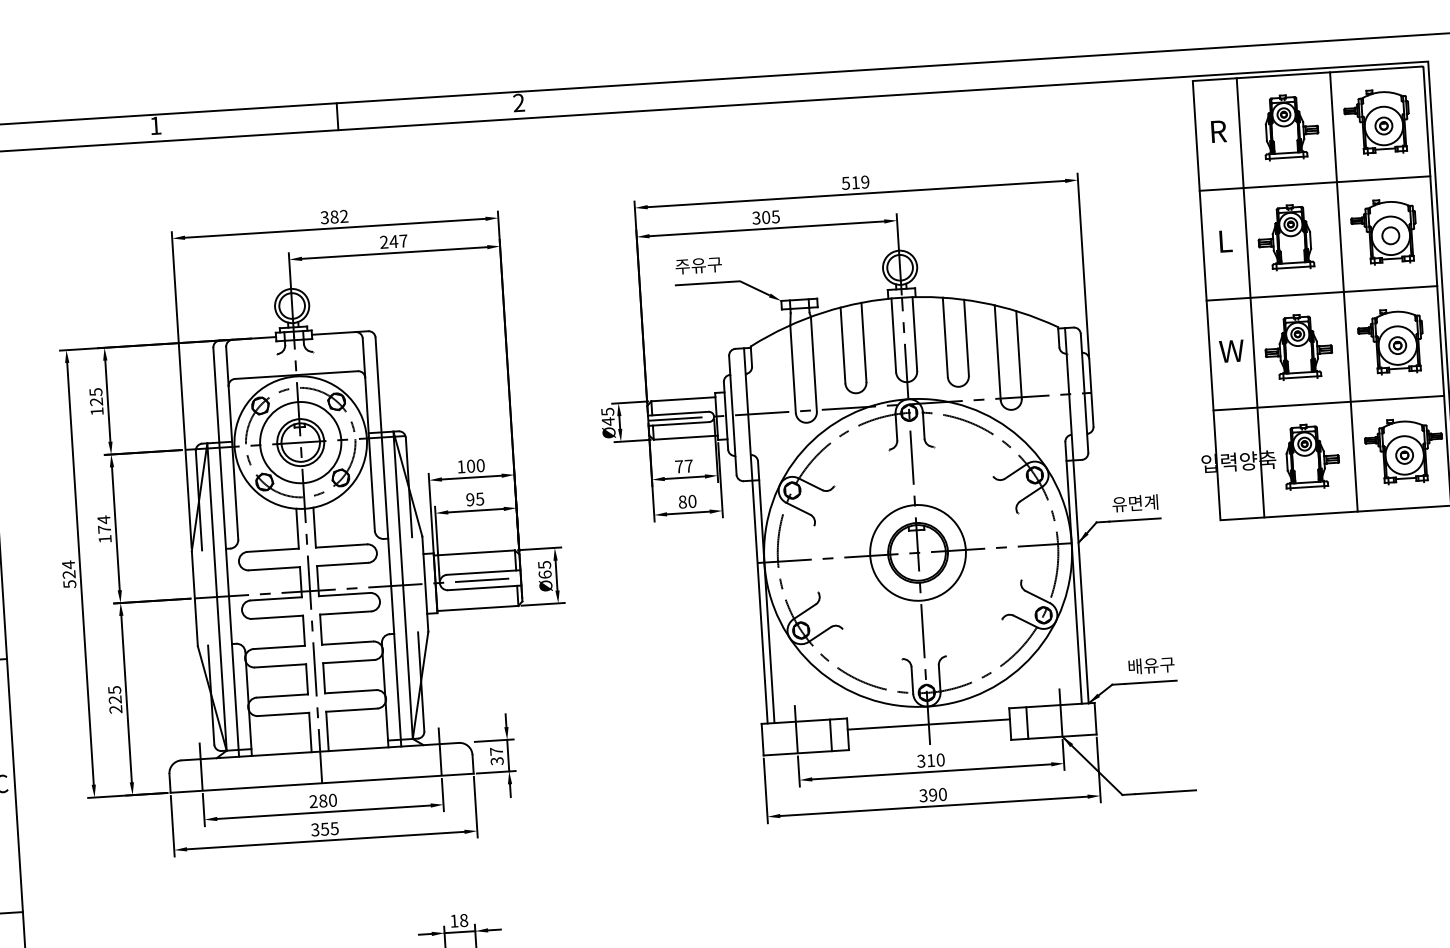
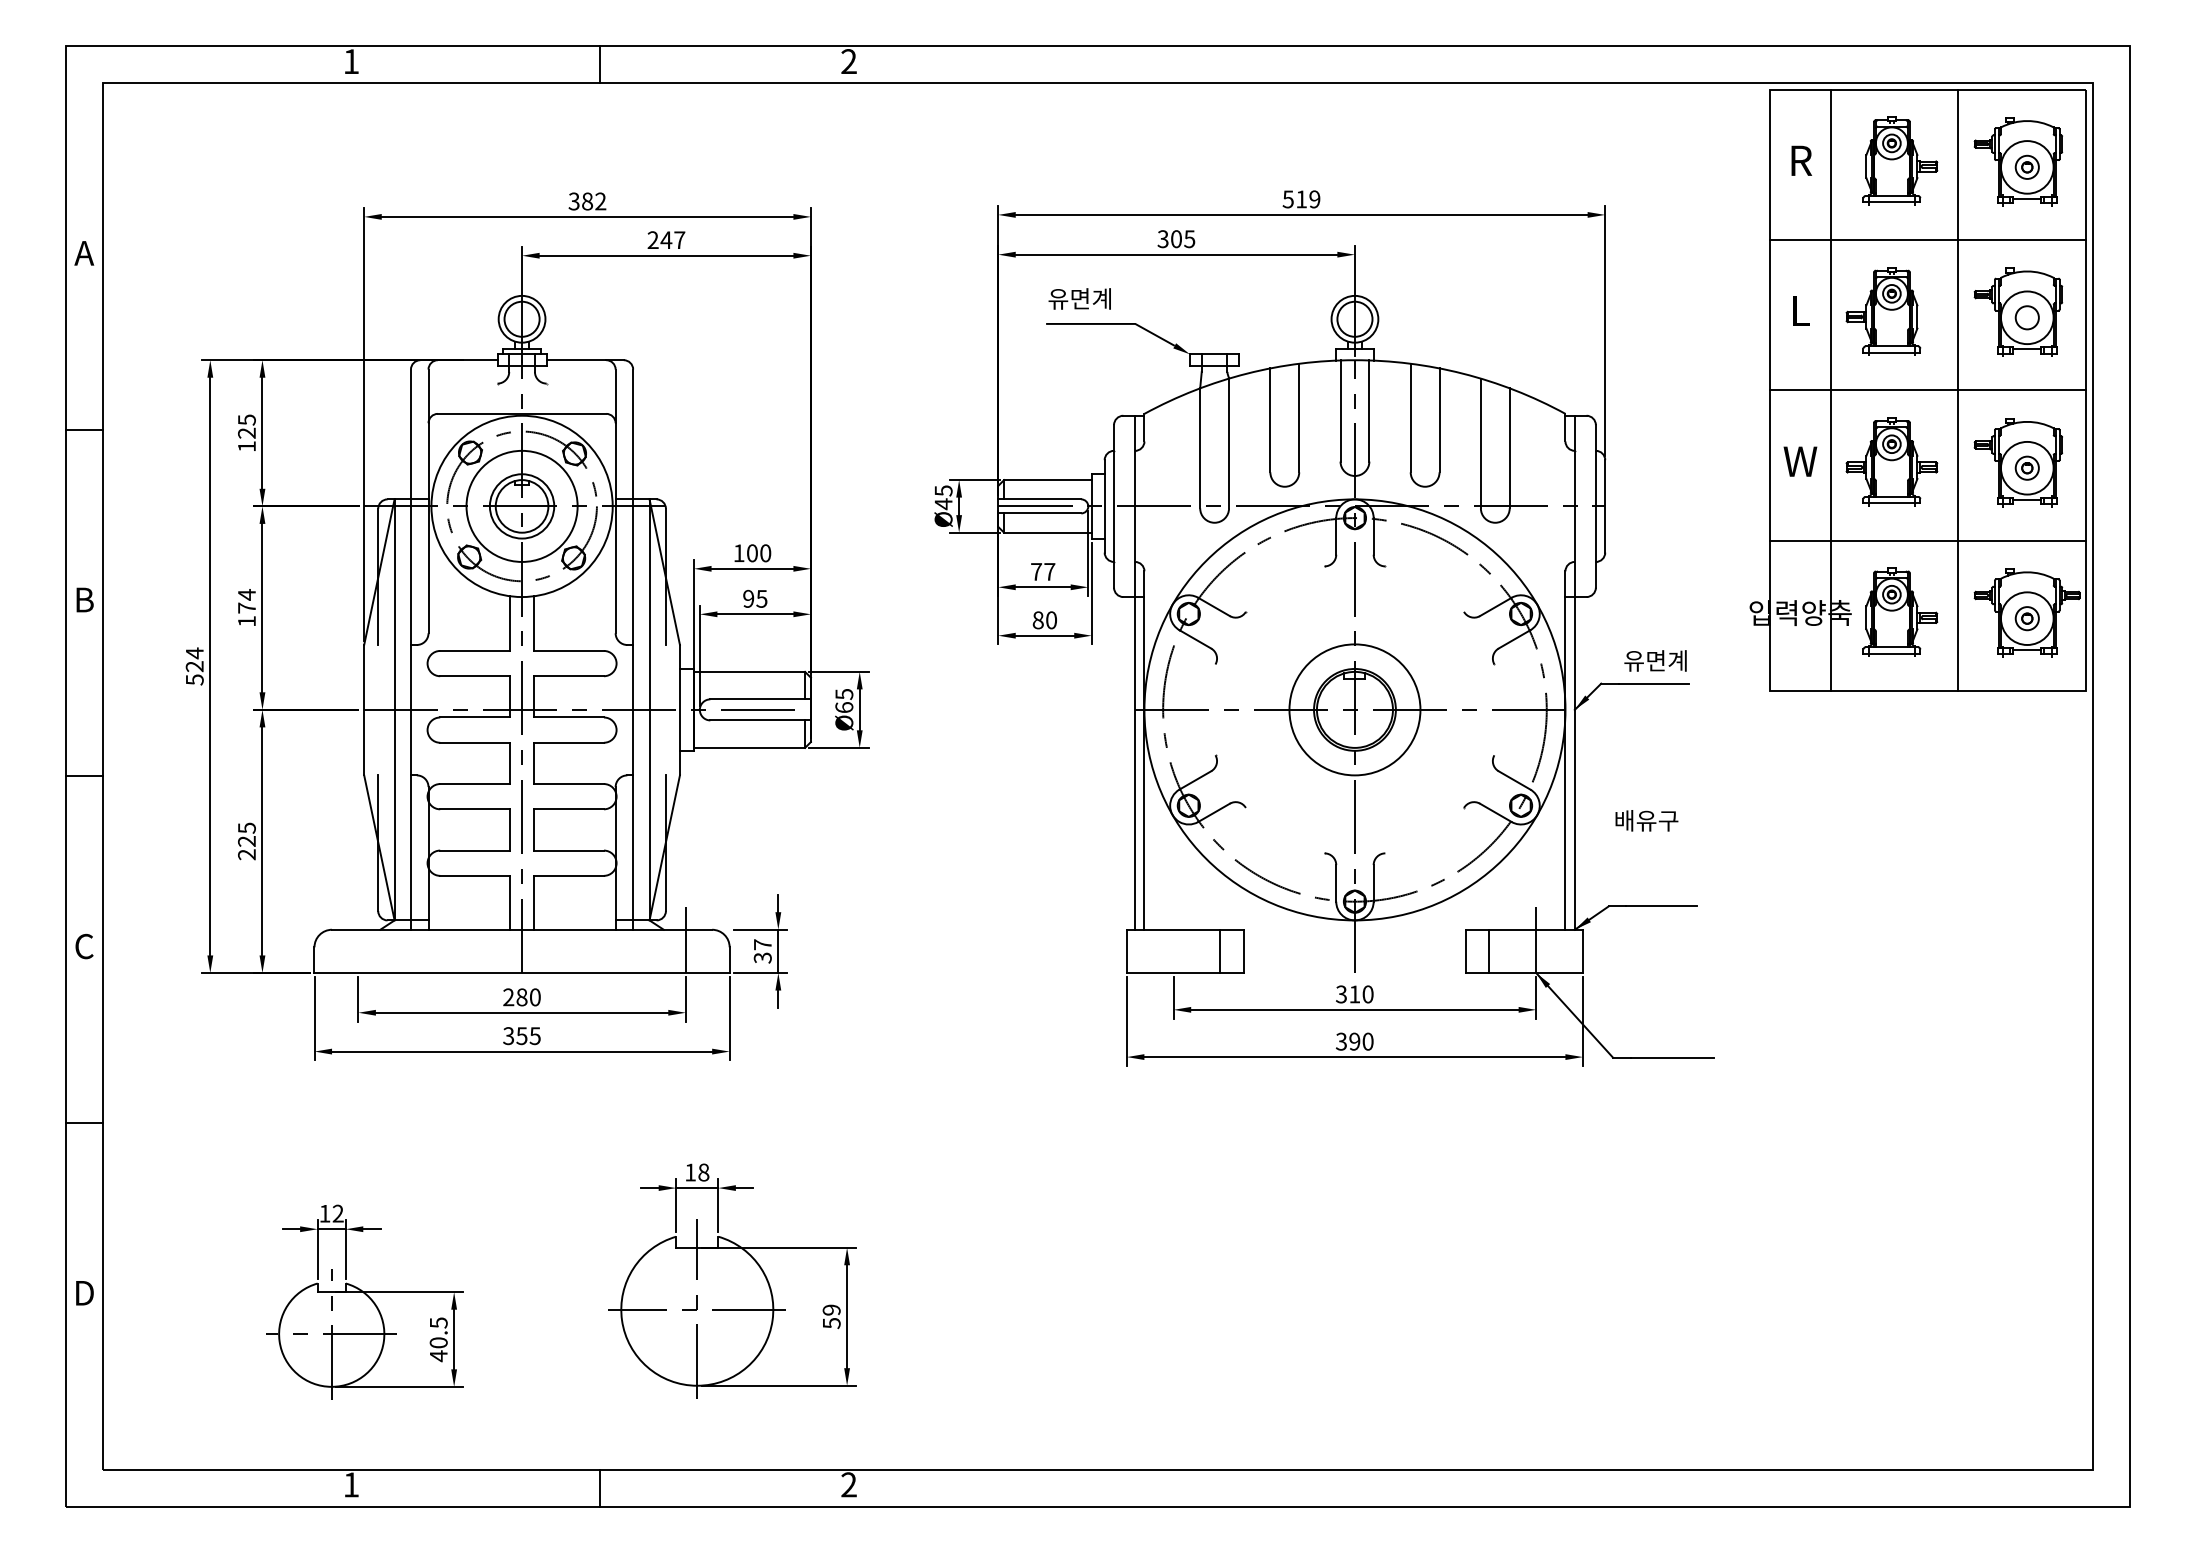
text: (699, 265) -> (1081, 298), 주유구 -> 유면계
text: (1151, 665) -> (1646, 820), moved
line: (928, 724) -> (1354, 944), removed
line: (796, 729) -> (1173, 940), removed
line: (201, 767) -> (358, 940), removed

